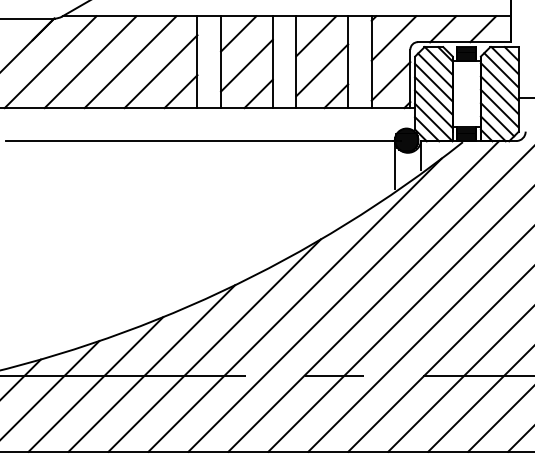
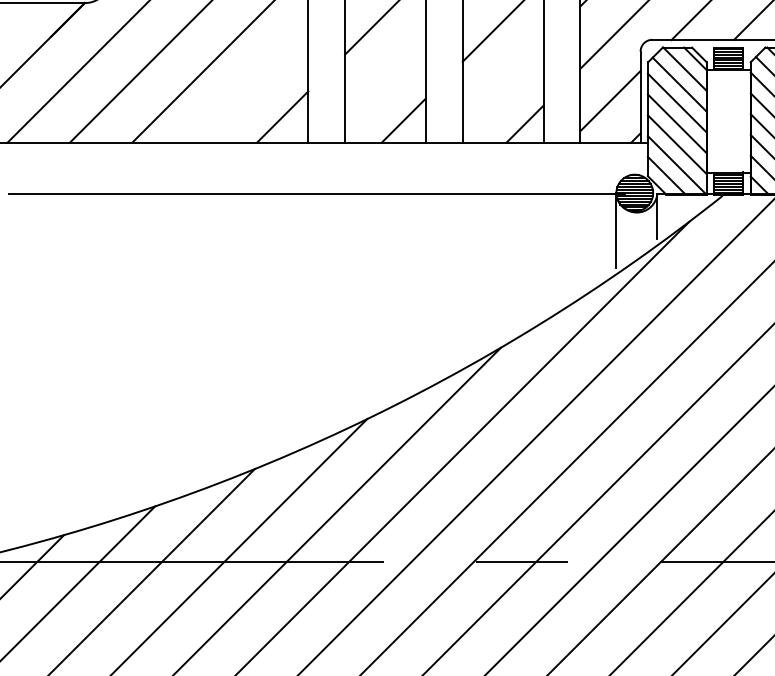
line: (246, 65) -> (384, 76), removed
line: (322, 70) -> (503, 84), removed
line: (160, 71) -> (250, 85), removed

